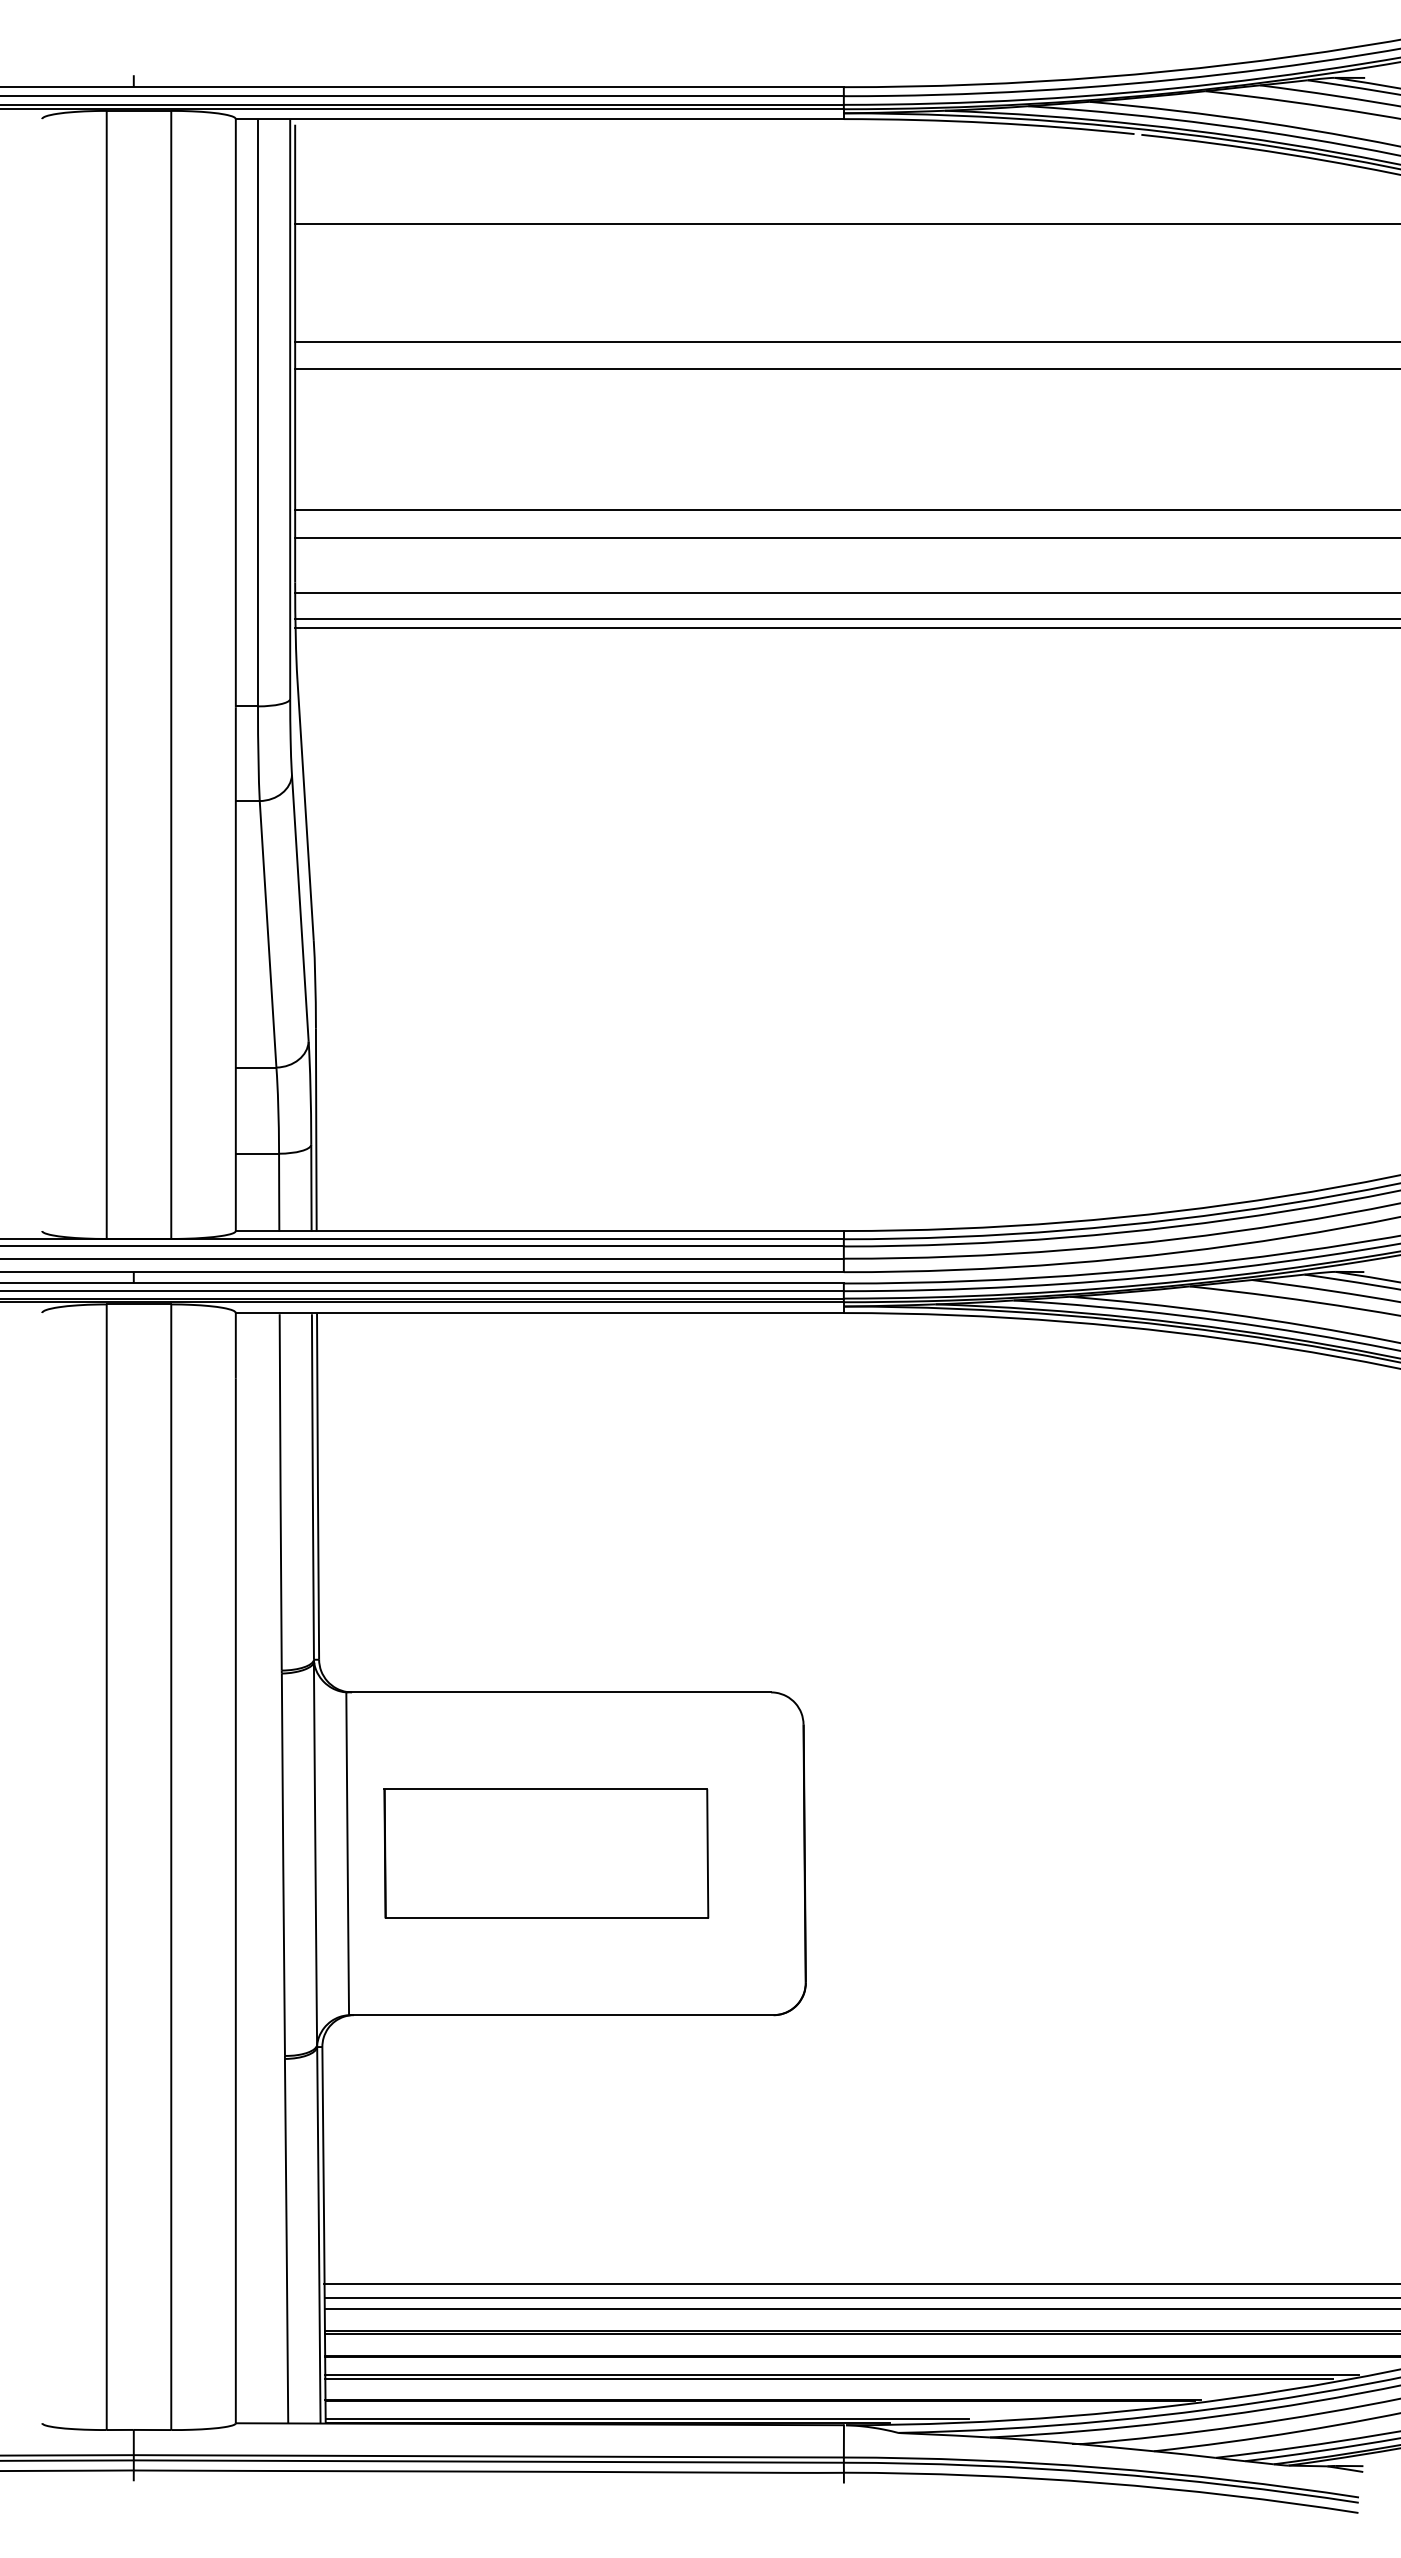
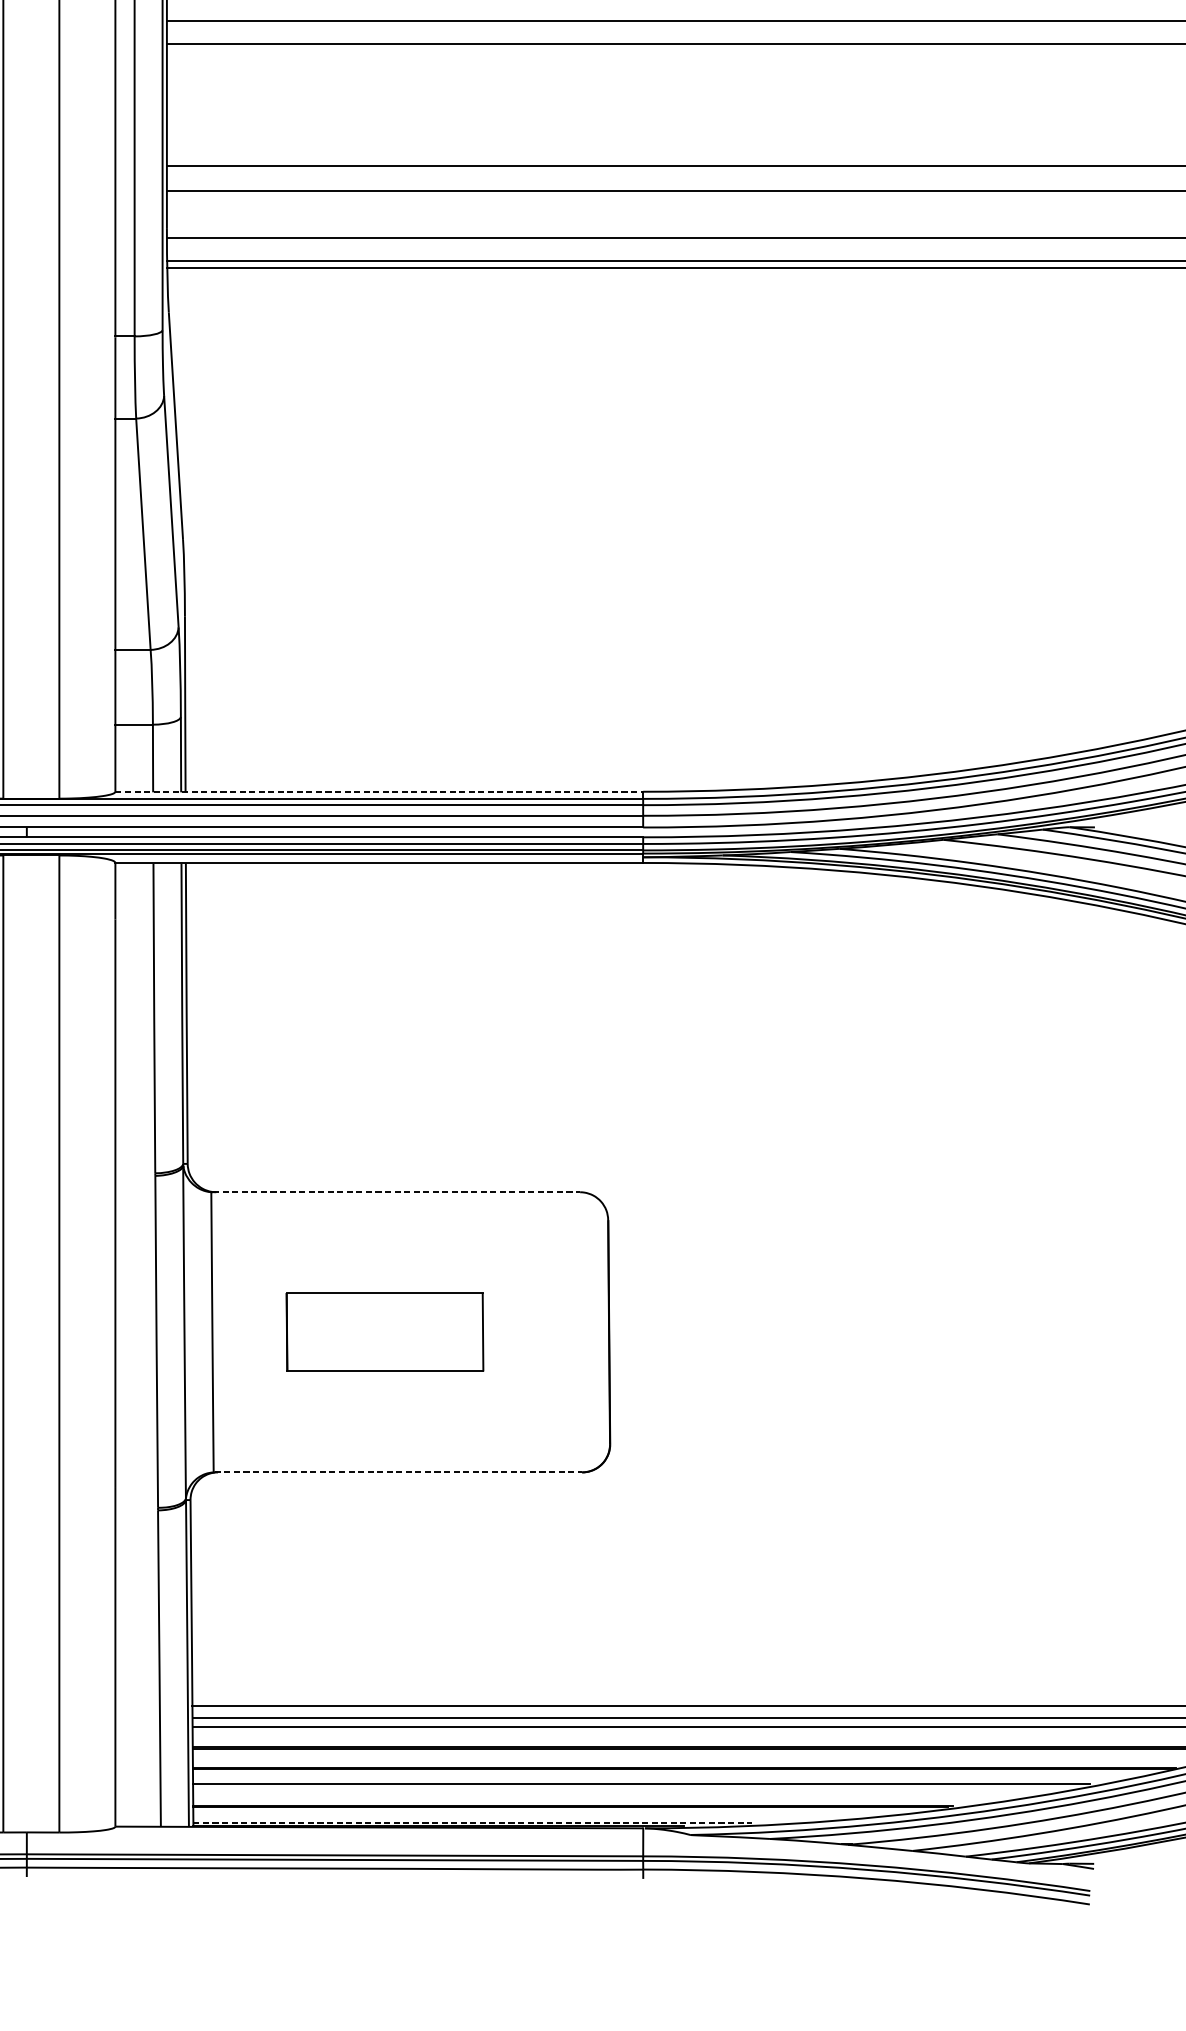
line: (540, 1231) -> (379, 792), solid -> dashed
line: (560, 1692) -> (397, 1192), solid -> dashed
part: (546, 1853) -> (385, 1332), size x0.7
line: (561, 2015) -> (398, 1472), solid -> dashed
line: (828, 2378) -> (629, 1787), removed
line: (647, 2418) -> (472, 1822), solid -> dashed

